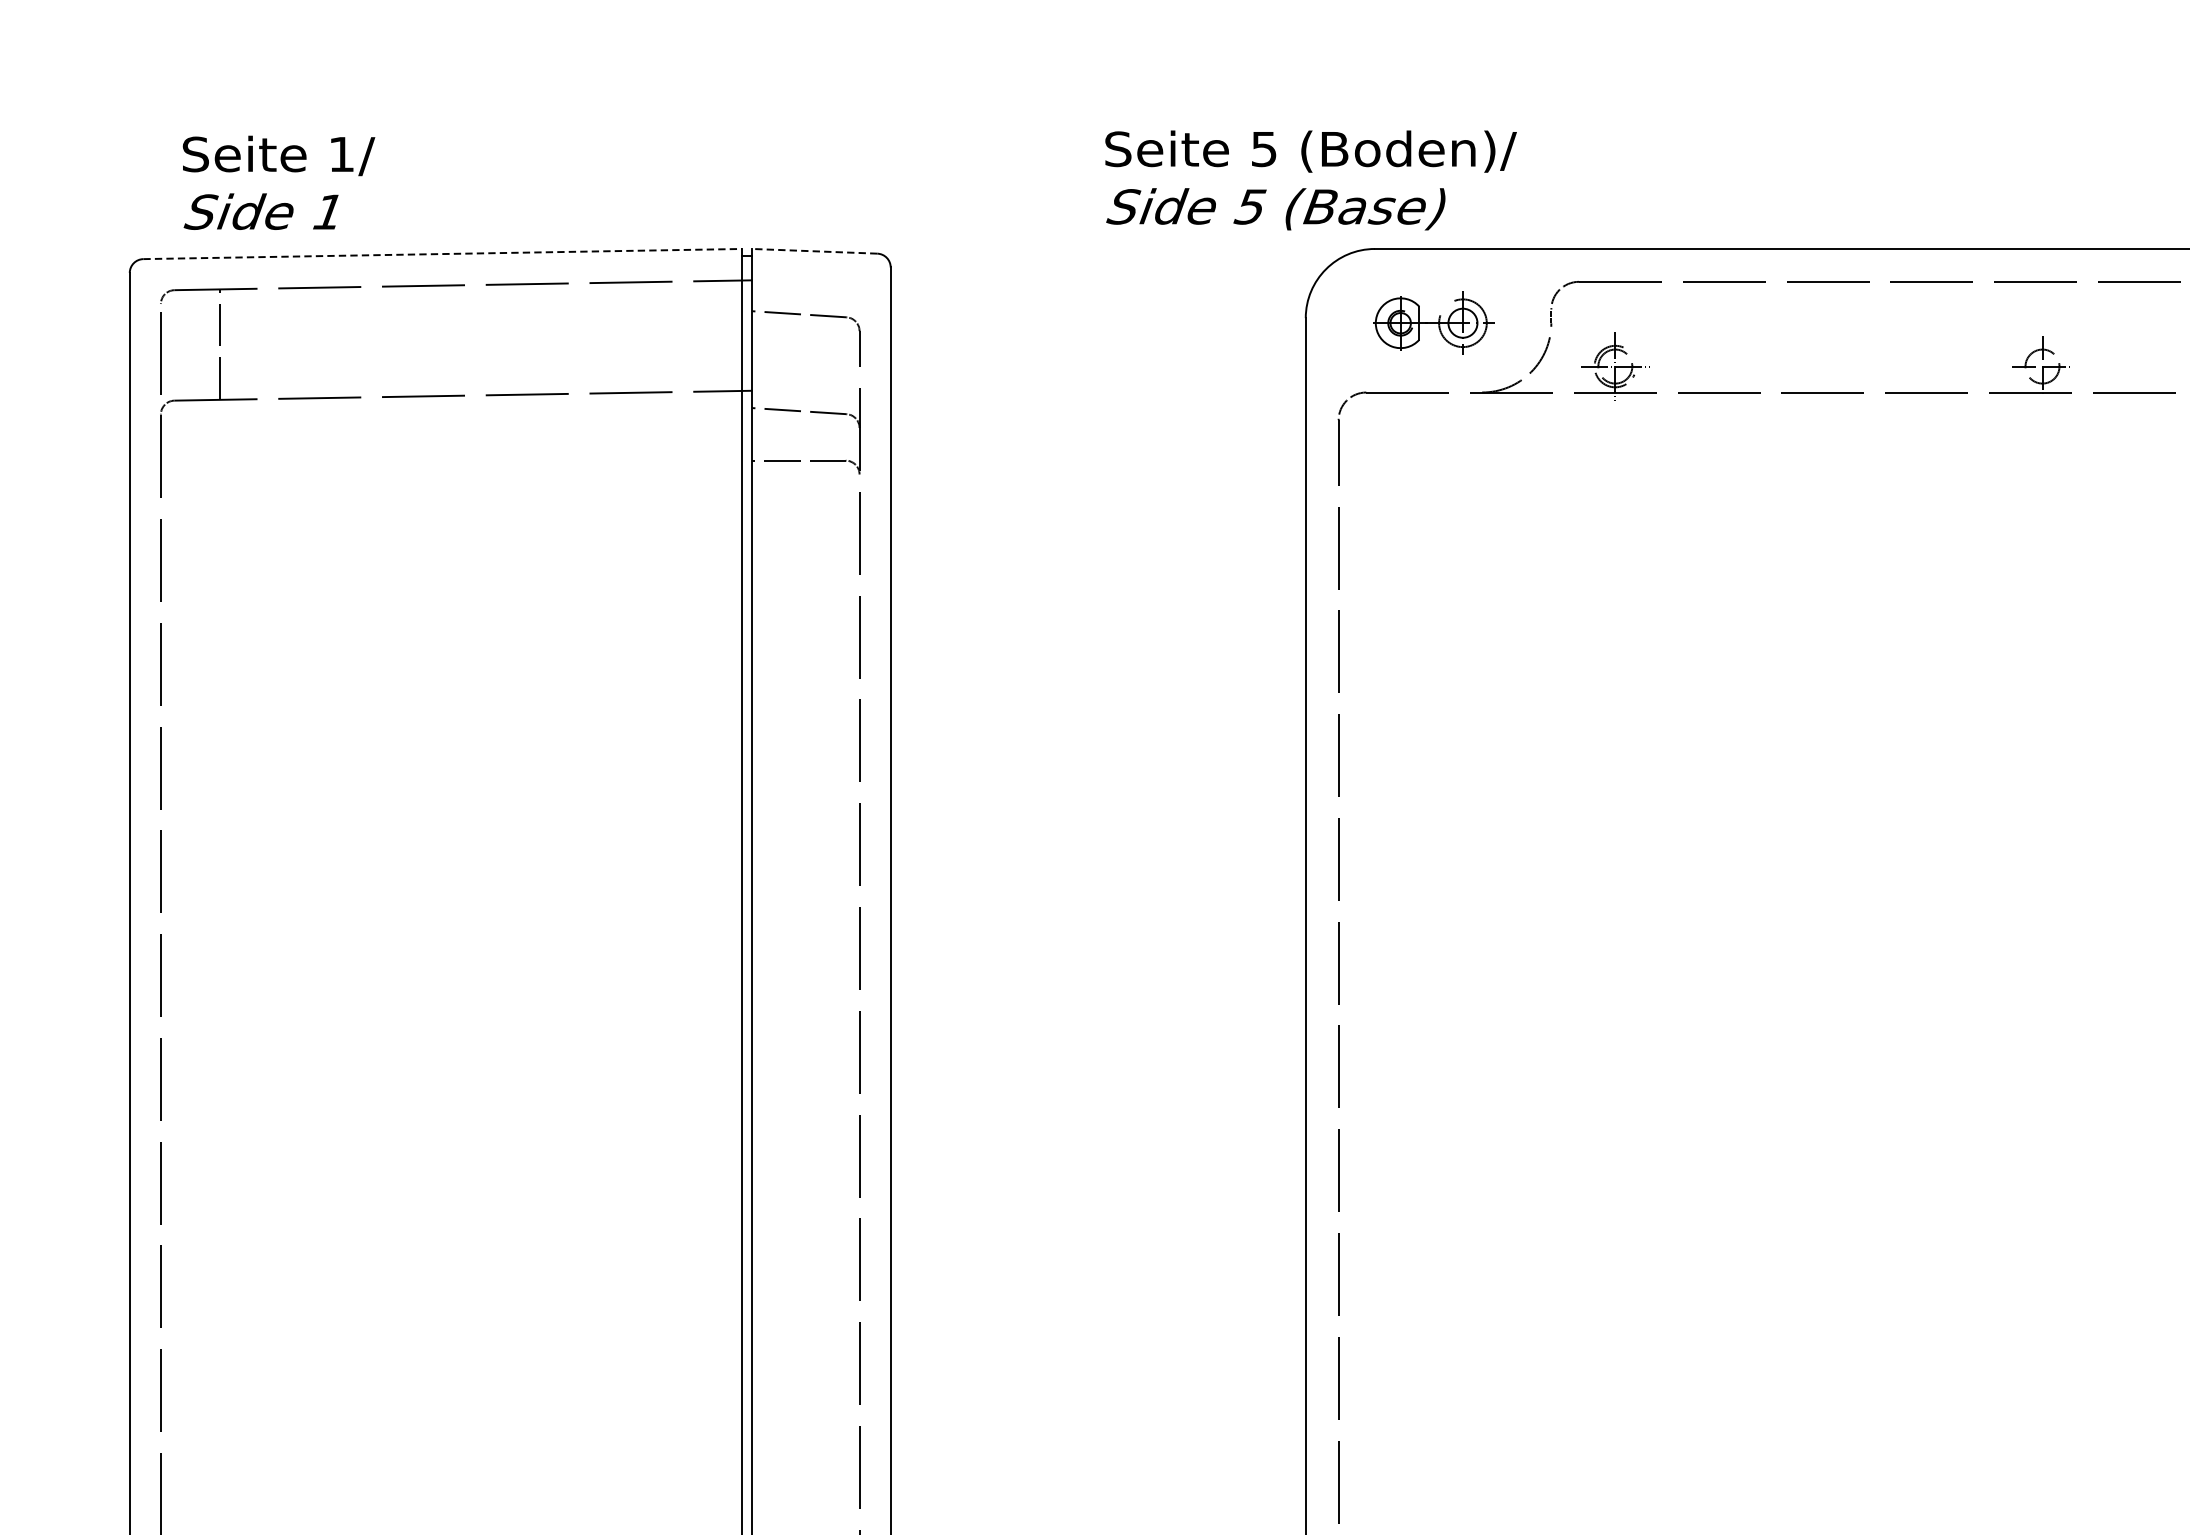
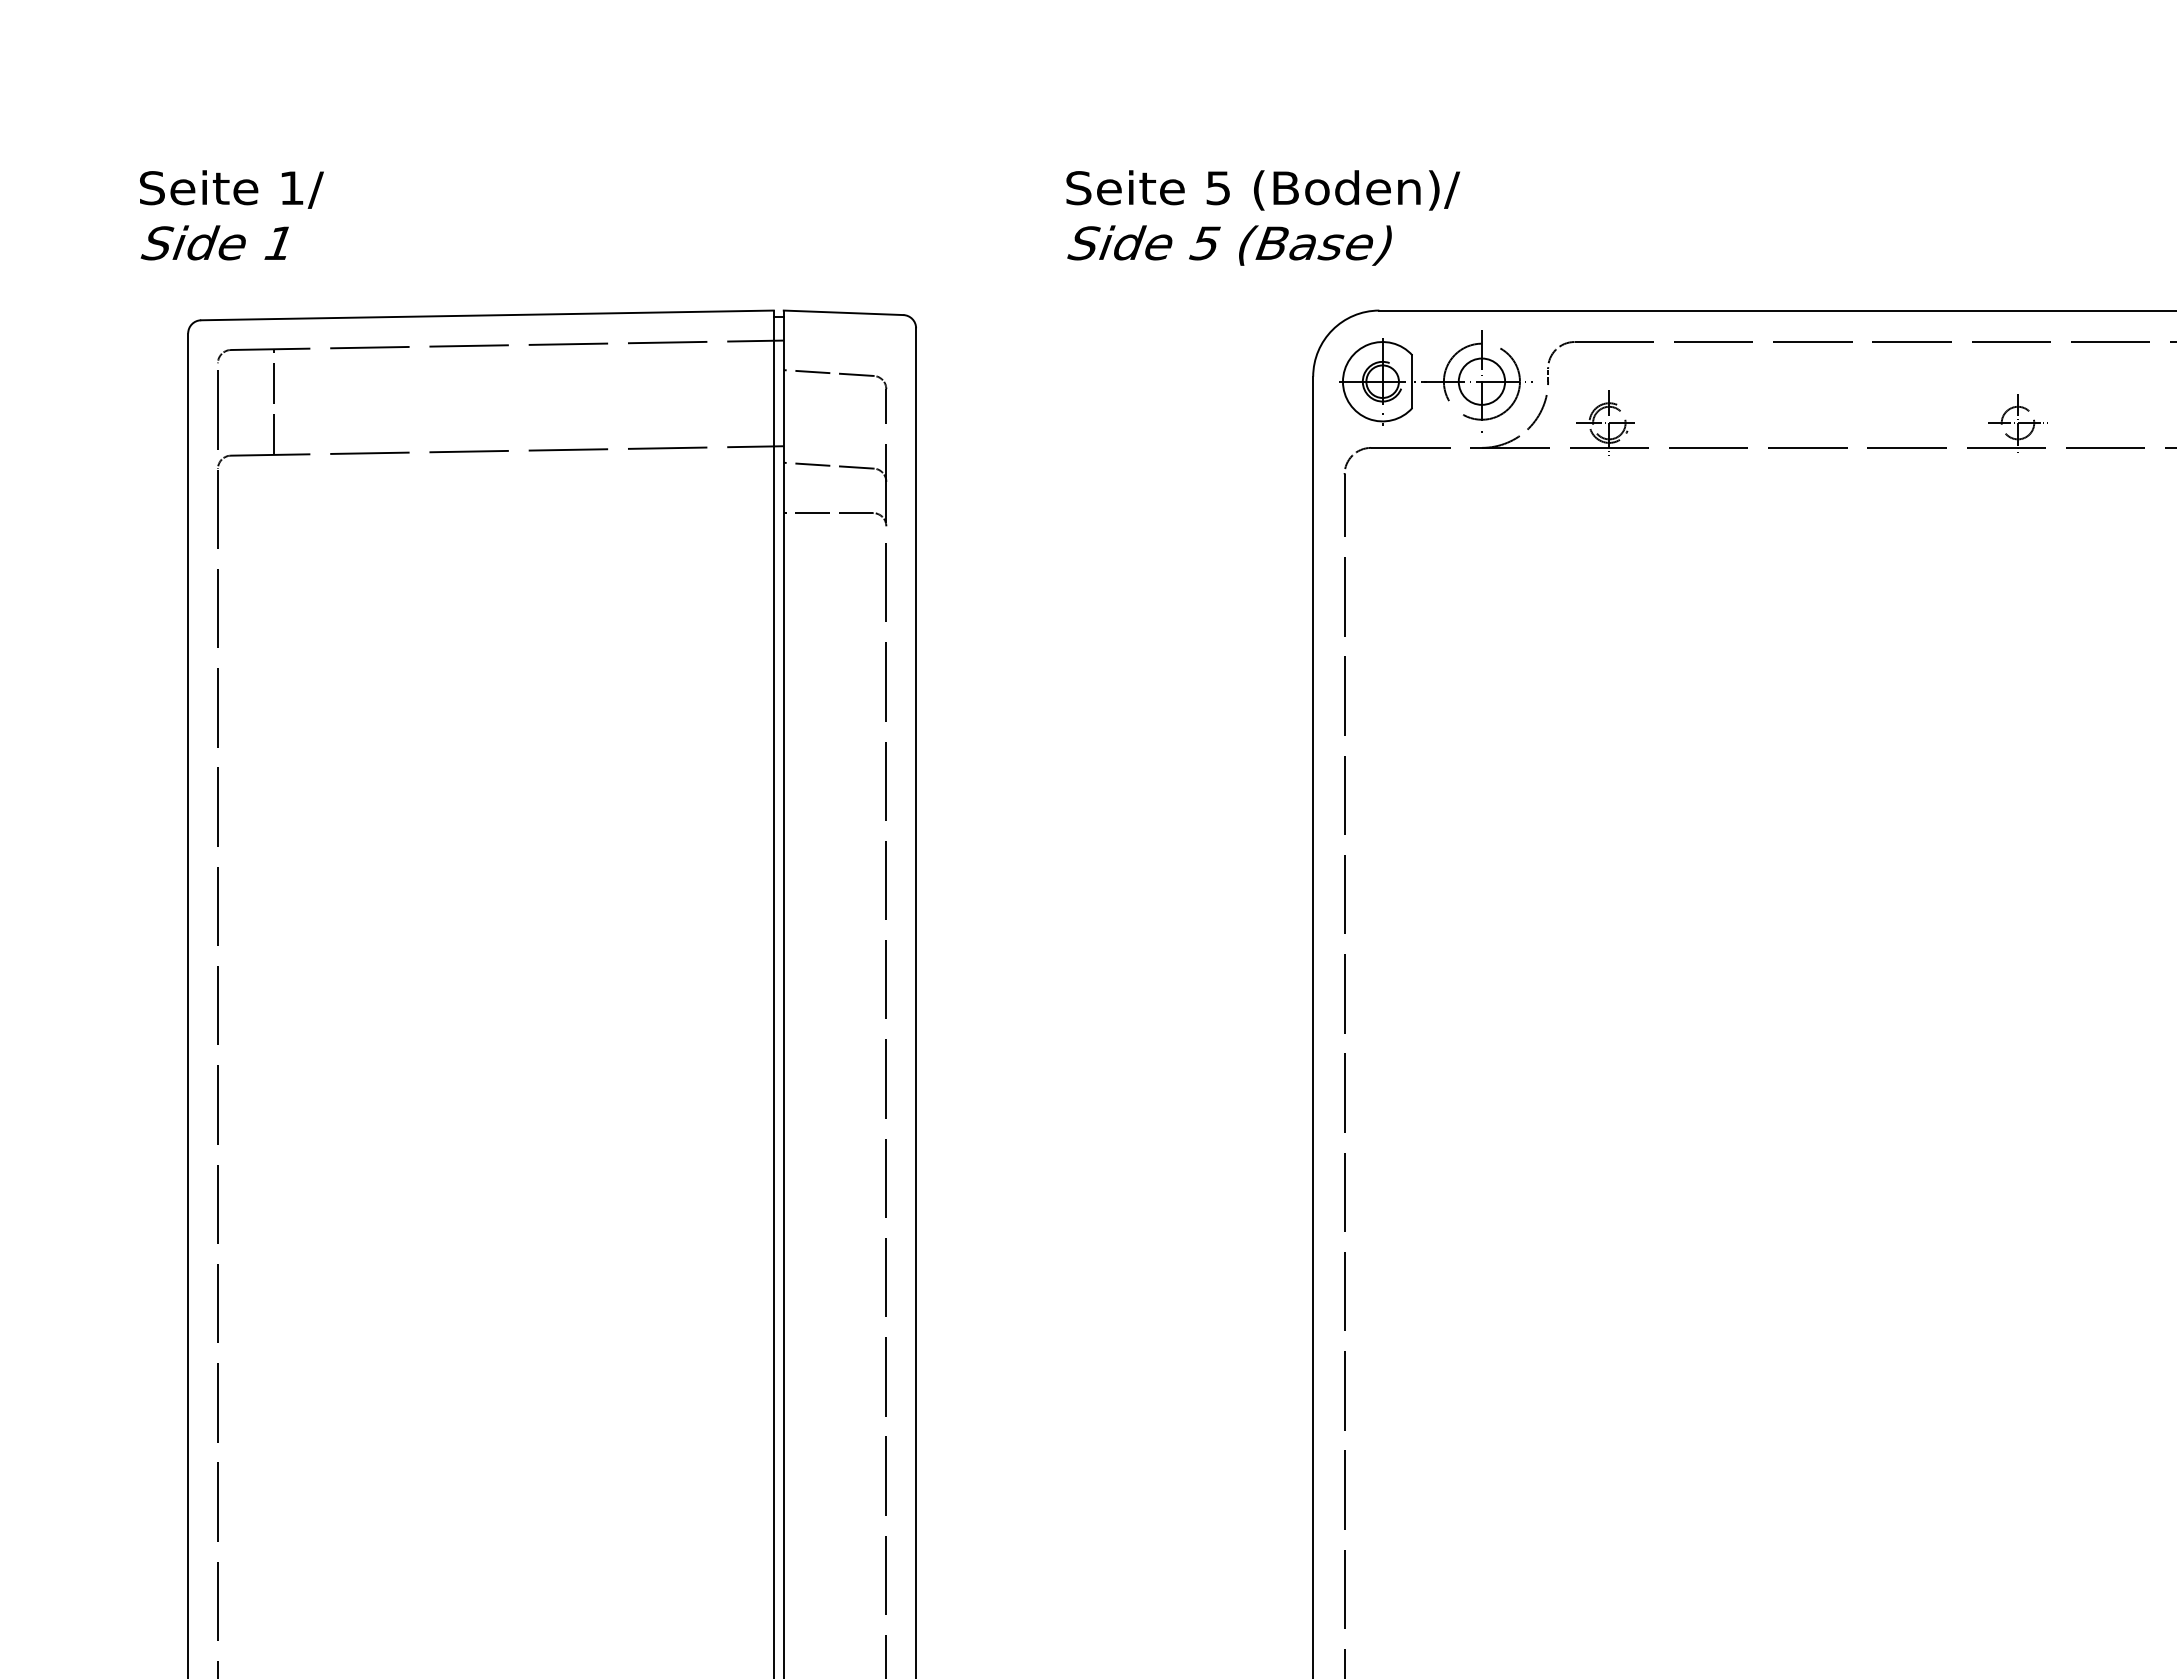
text: (1310, 179) -> (1262, 217), moved
text: (278, 183) -> (231, 215), moved
line: (814, 250) -> (843, 312), dashed -> solid
line: (443, 254) -> (488, 315), dashed -> solid
part: (1433, 323) -> (1435, 381), size x1.67

